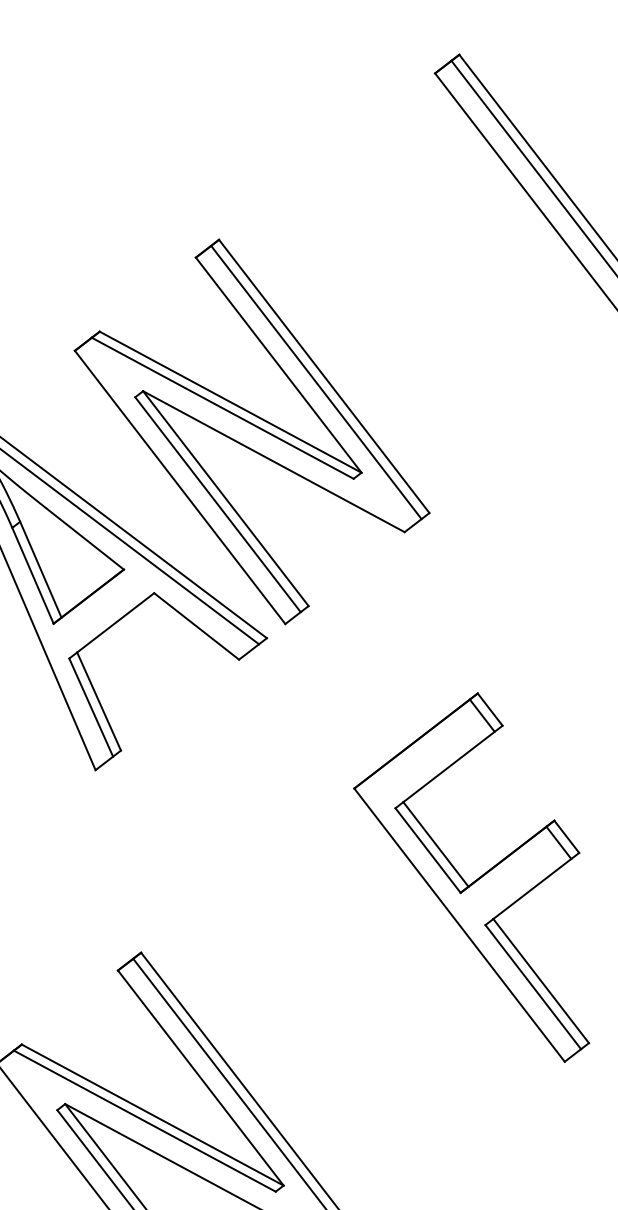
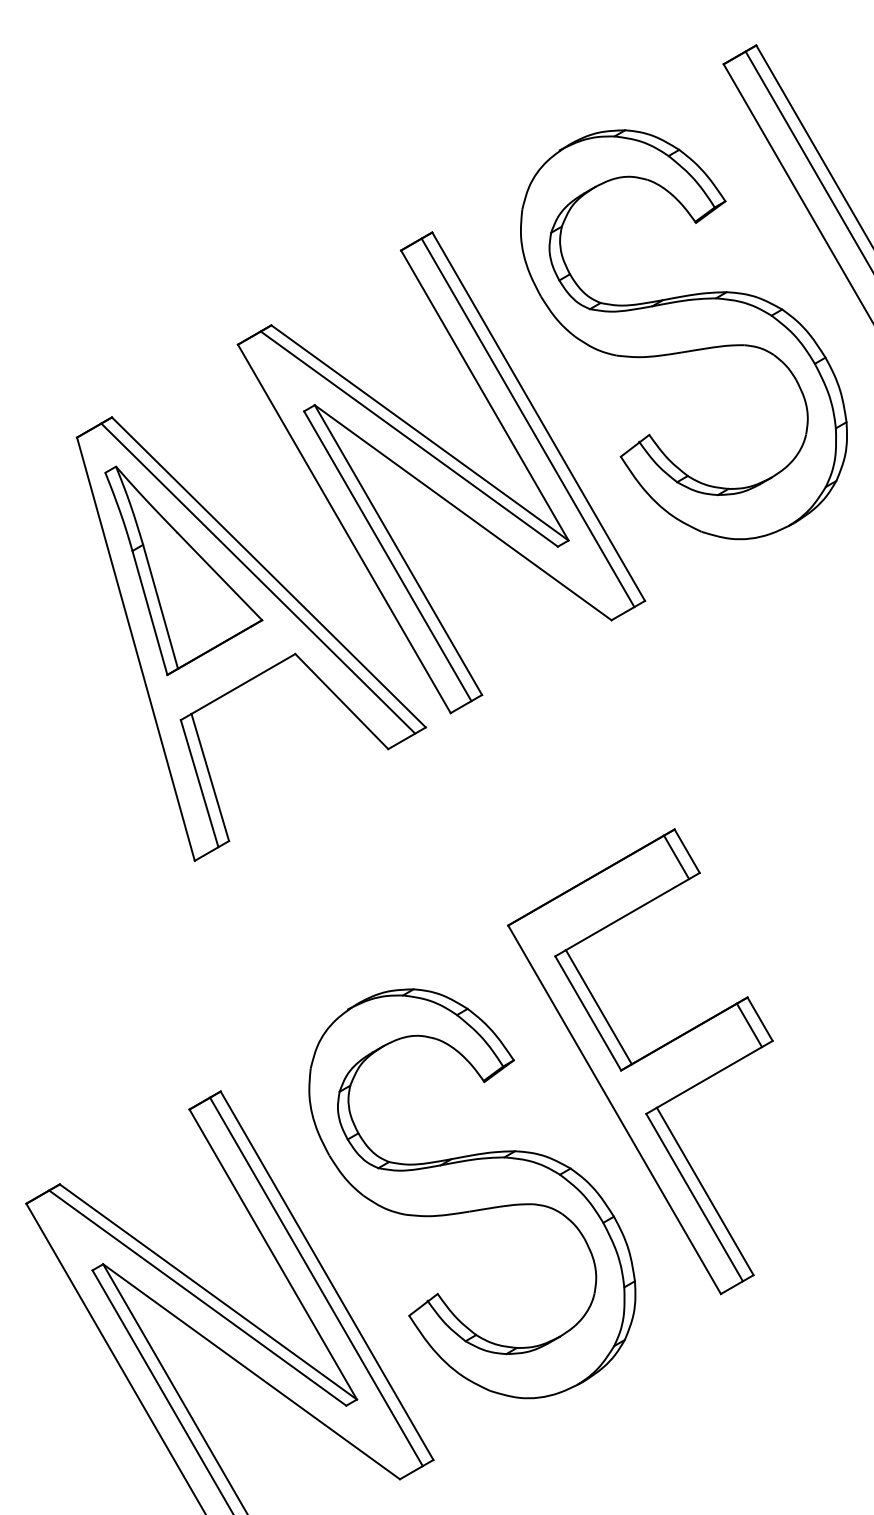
part: (431, 294) -> (683, 334), added
part: (354, 1007) -> (472, 1193), added

